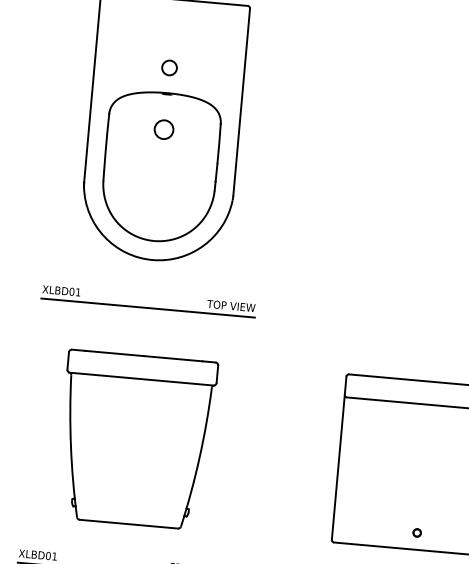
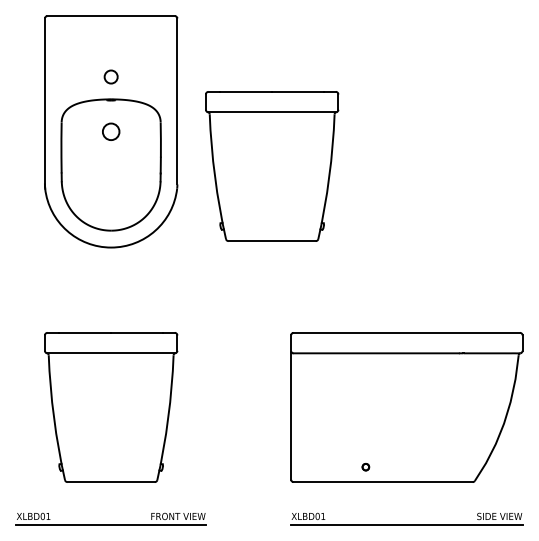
part: (342, 184) -> (272, 166), added
part: (147, 301) -> (110, 284), removed

